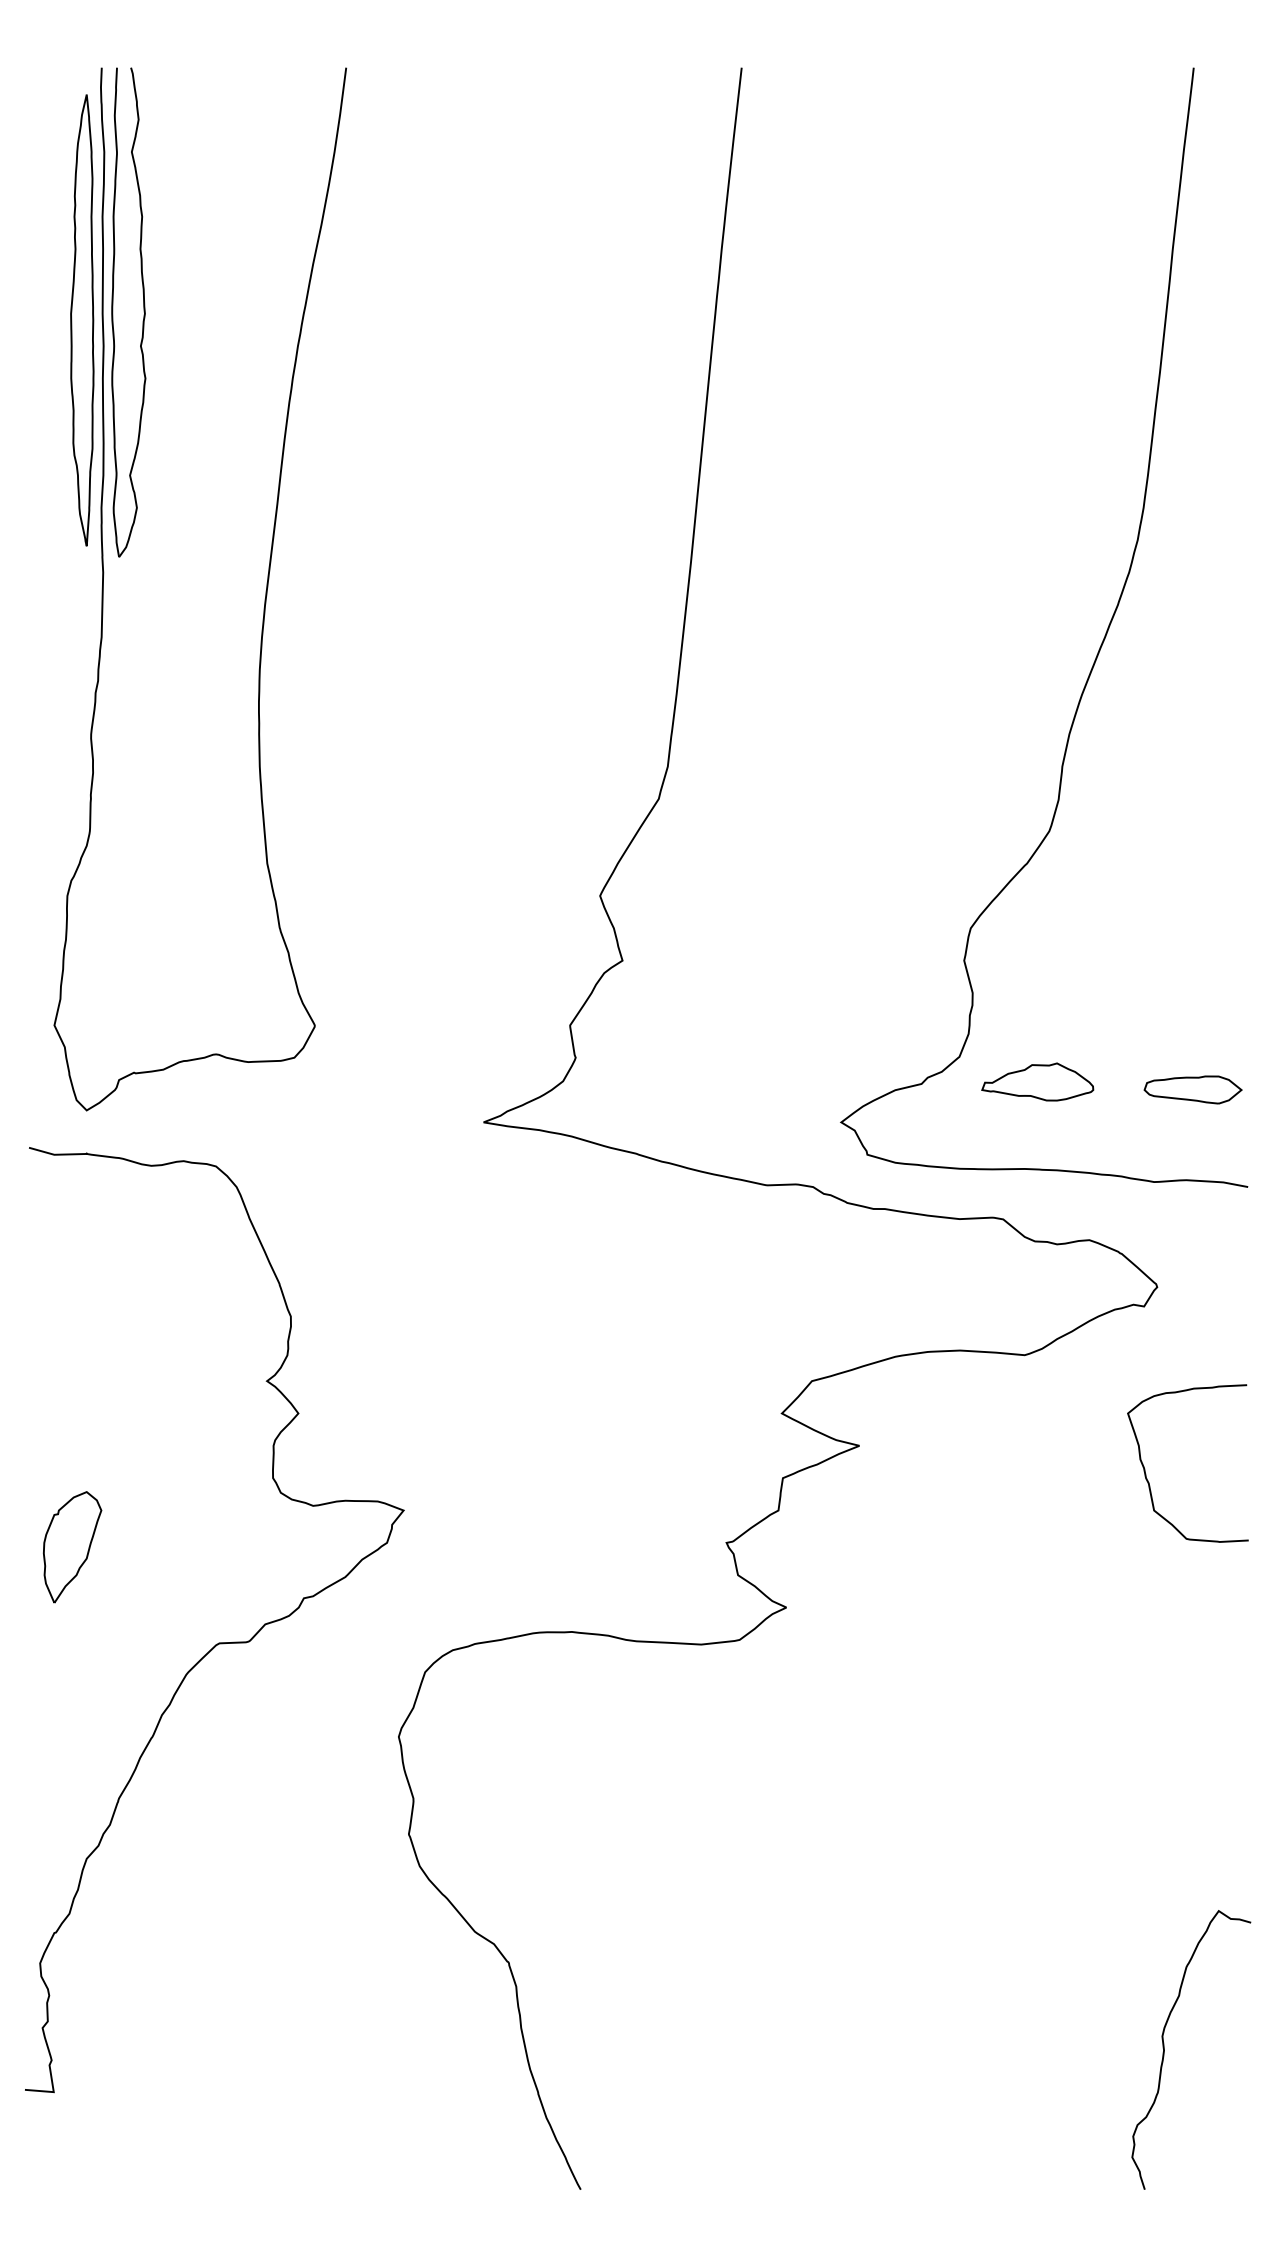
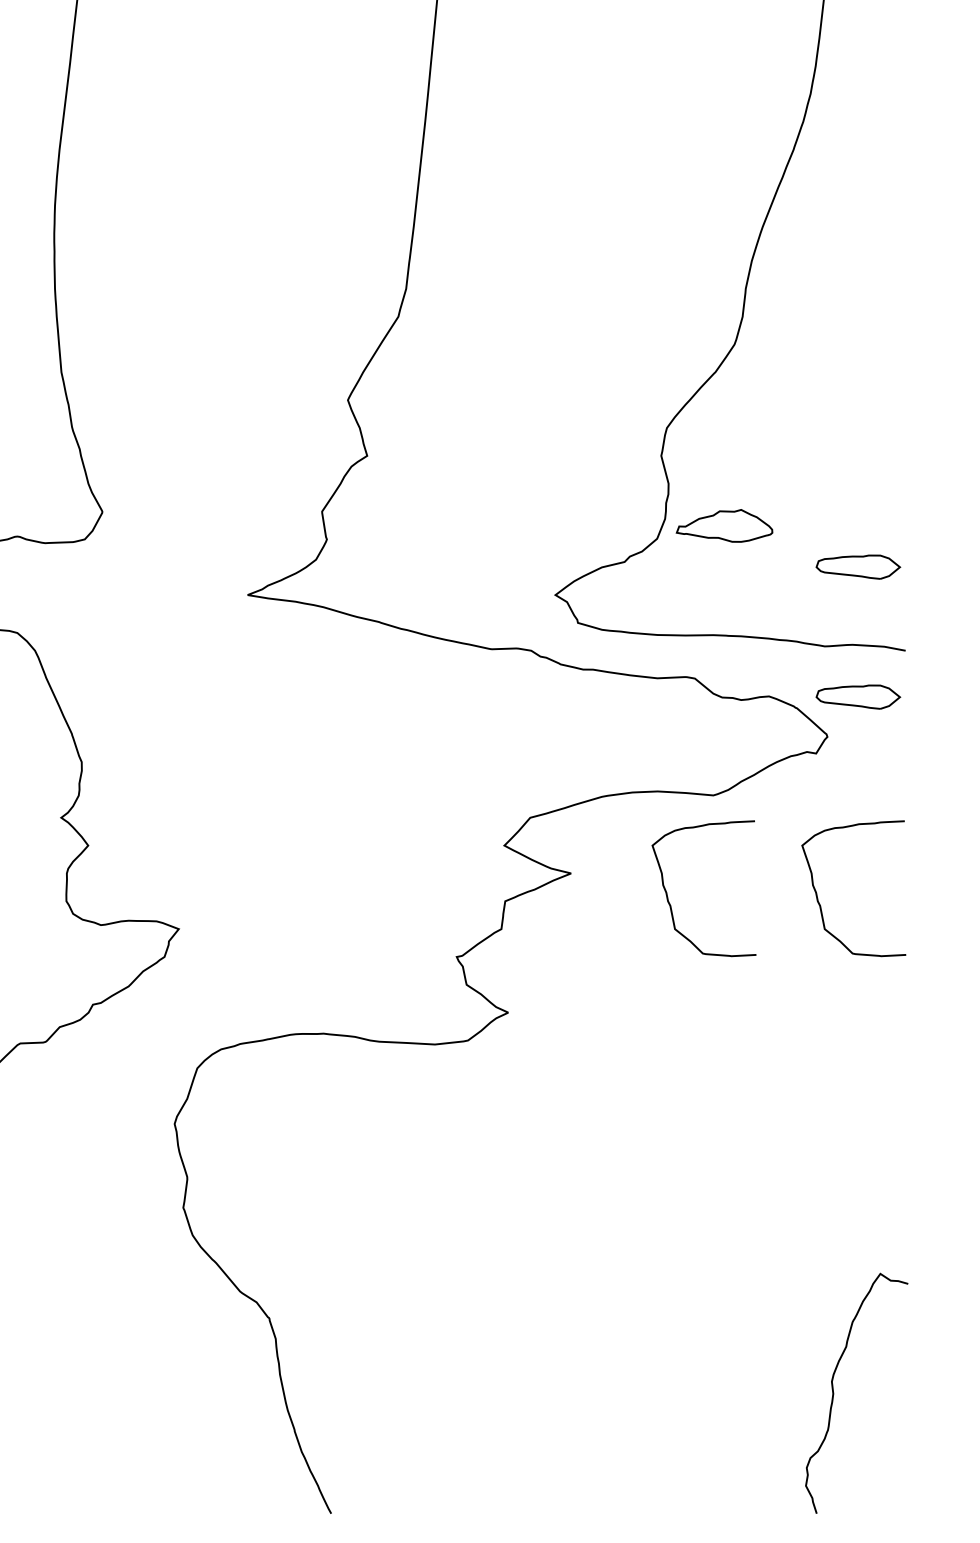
part: (1037, 1081) -> (724, 525), moved
part: (1192, 1240) -> (857, 696), added
curve: (971, 1469) -> (667, 893), added

